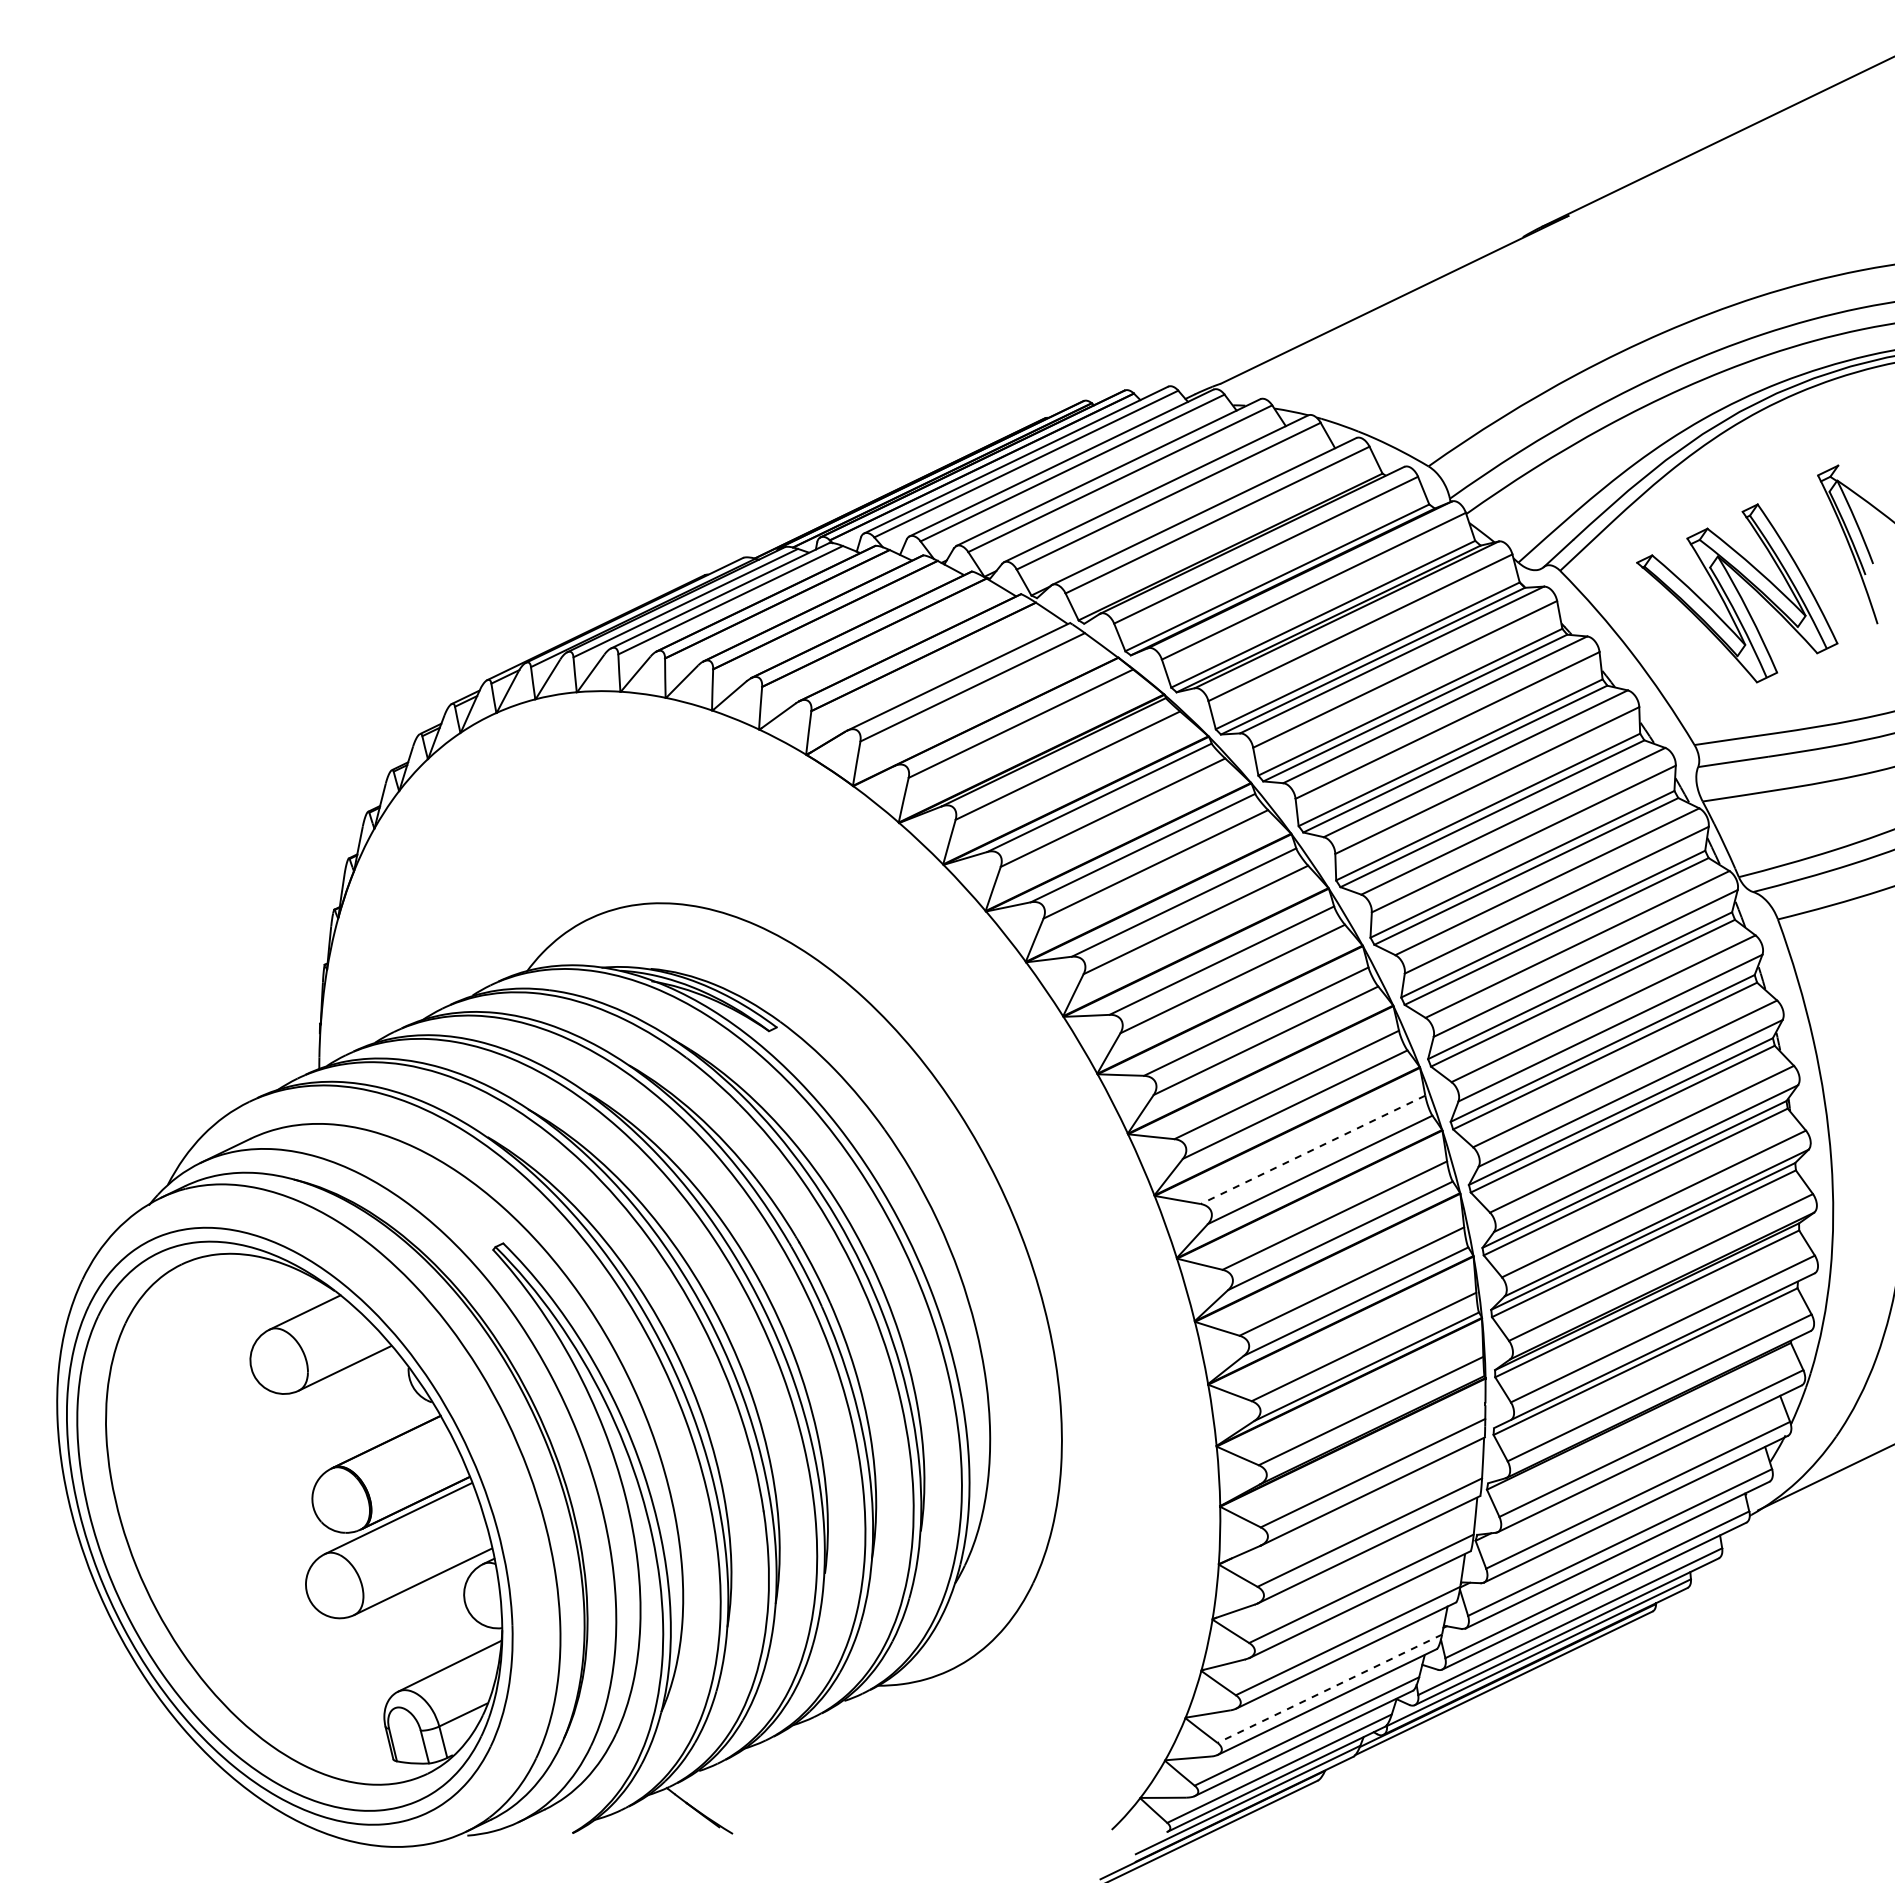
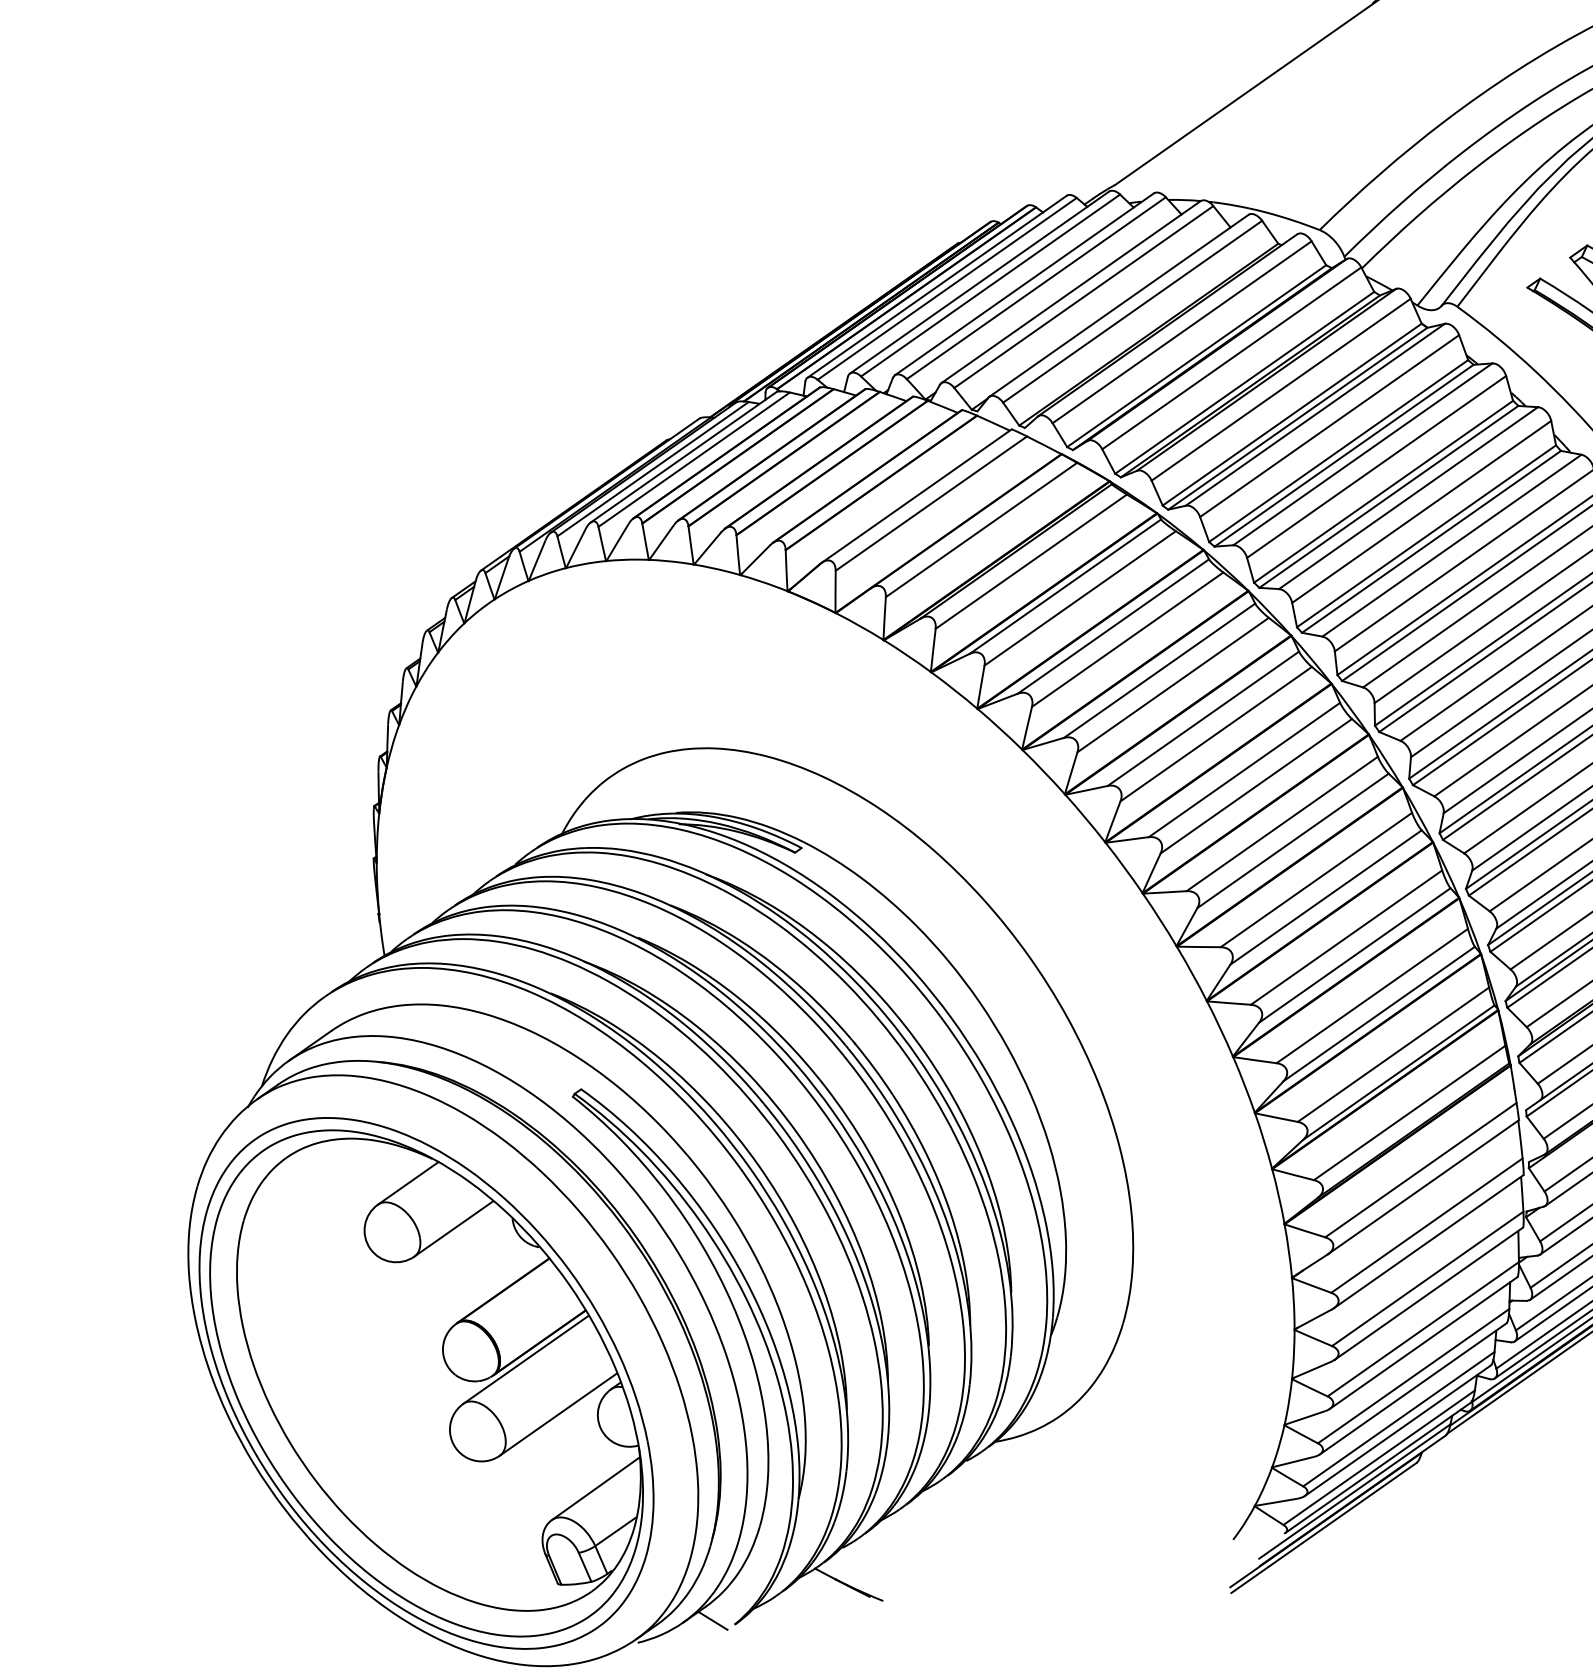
line: (1313, 1149) -> (1316, 879), dashed -> solid
line: (1329, 1688) -> (1413, 1376), dashed -> solid
line: (550, 1825) -> (713, 1620), added

